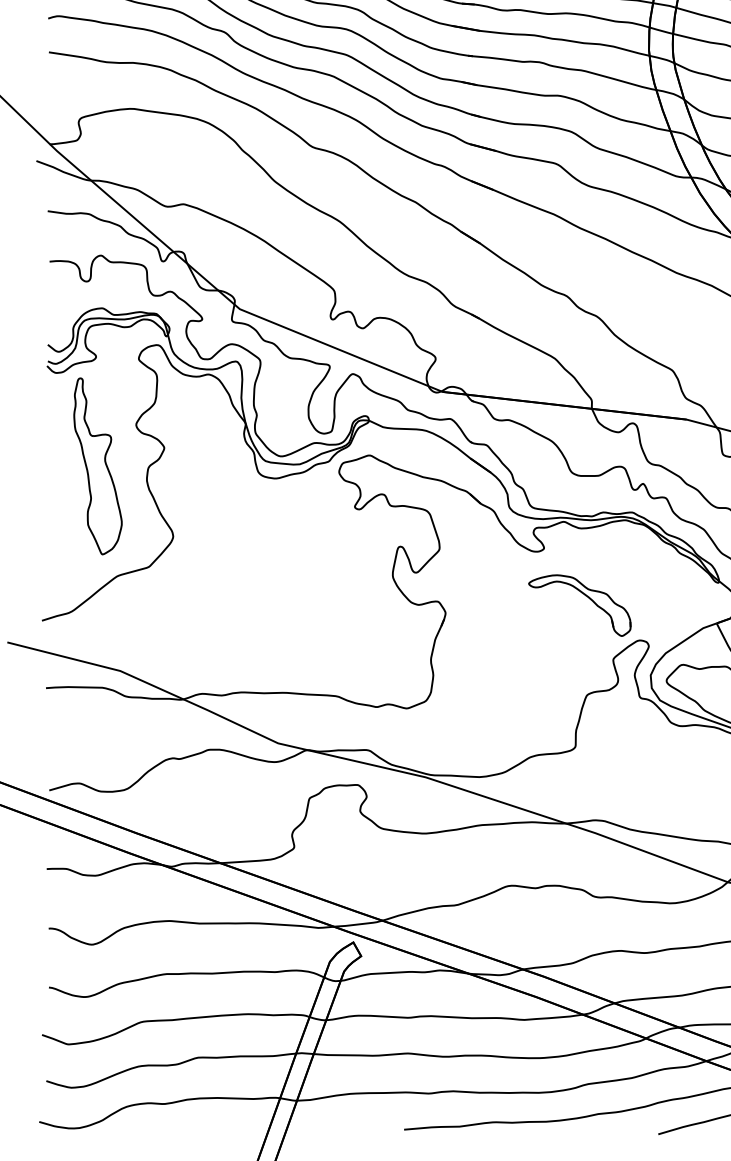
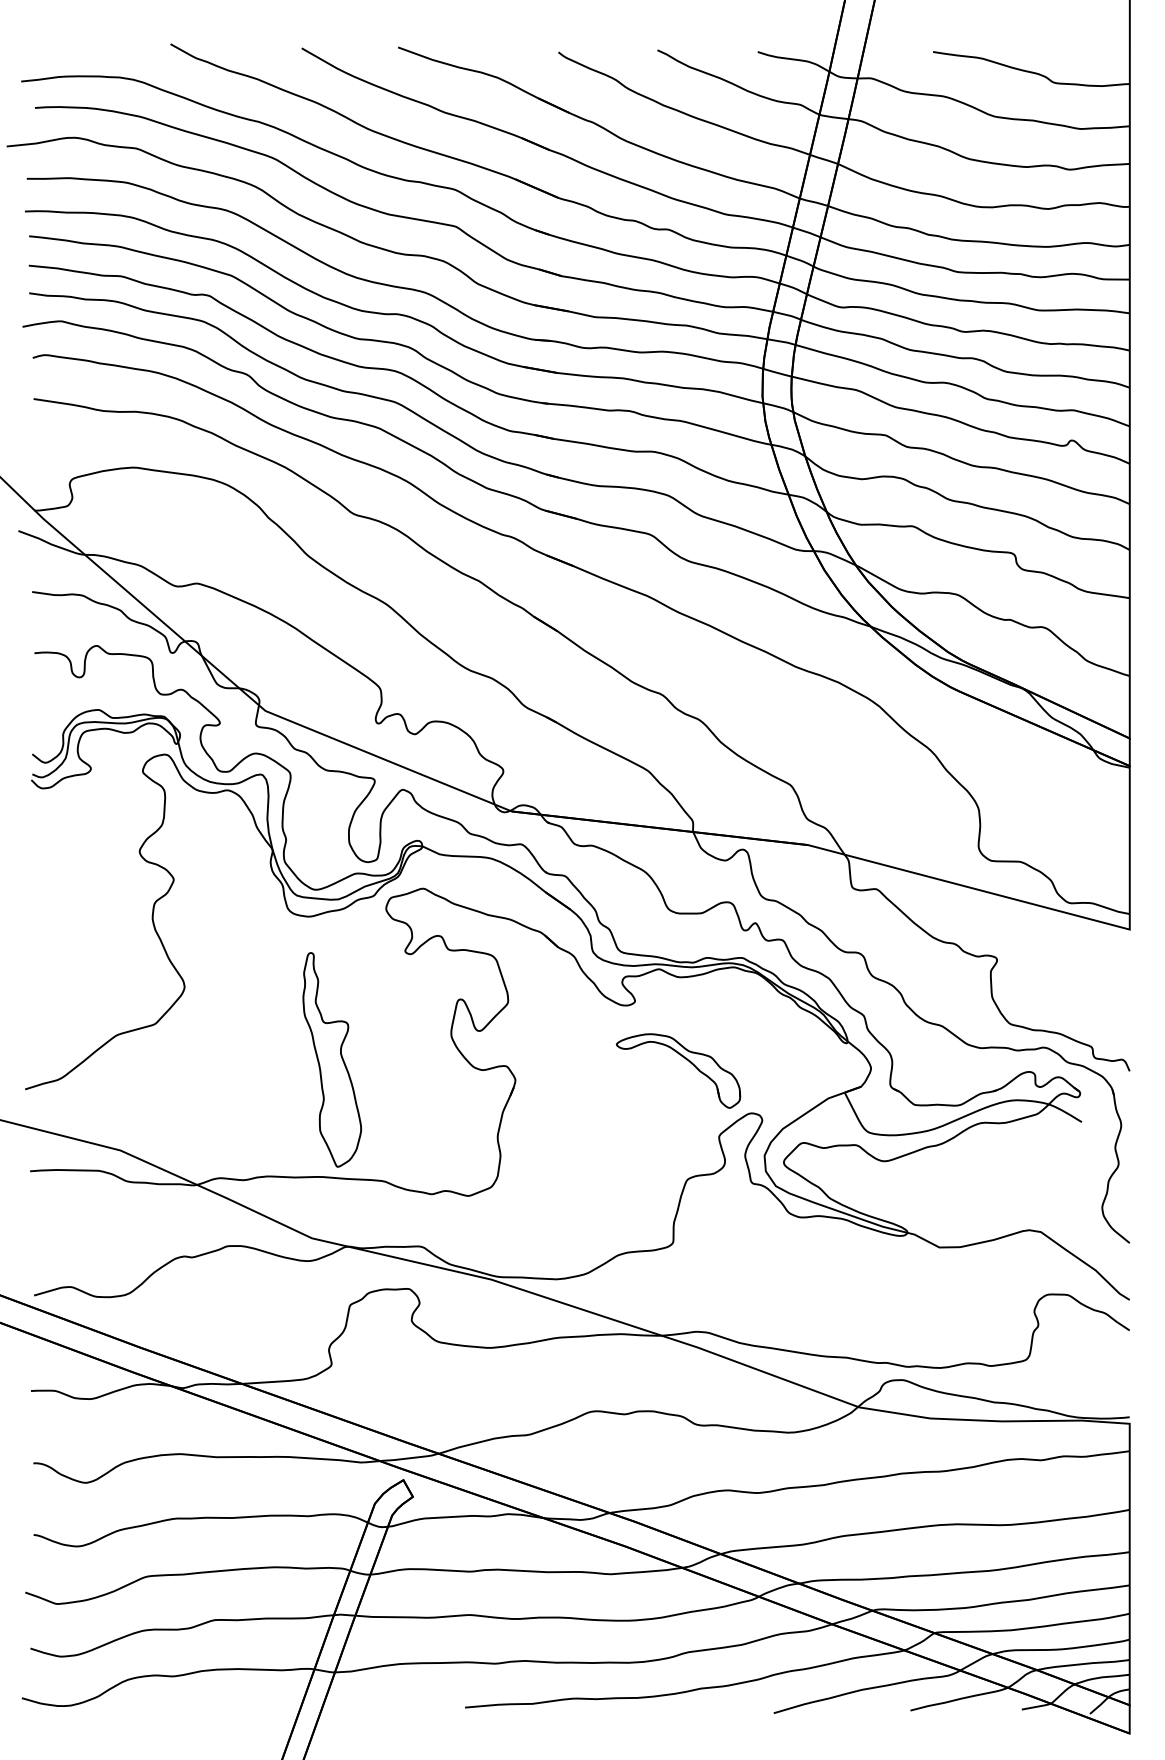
part: (97, 466) -> (331, 1059), moved

